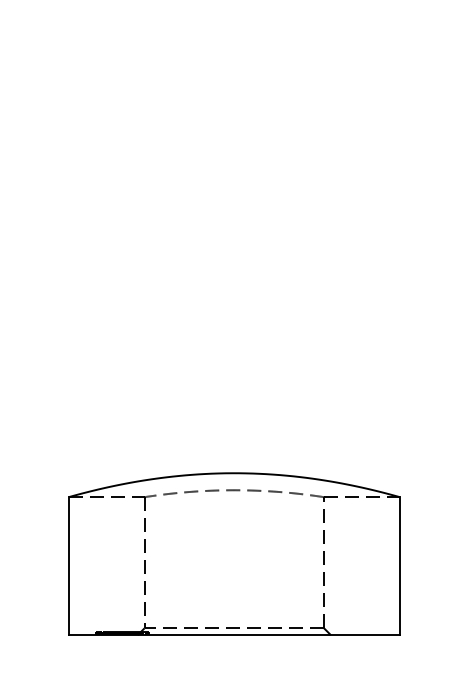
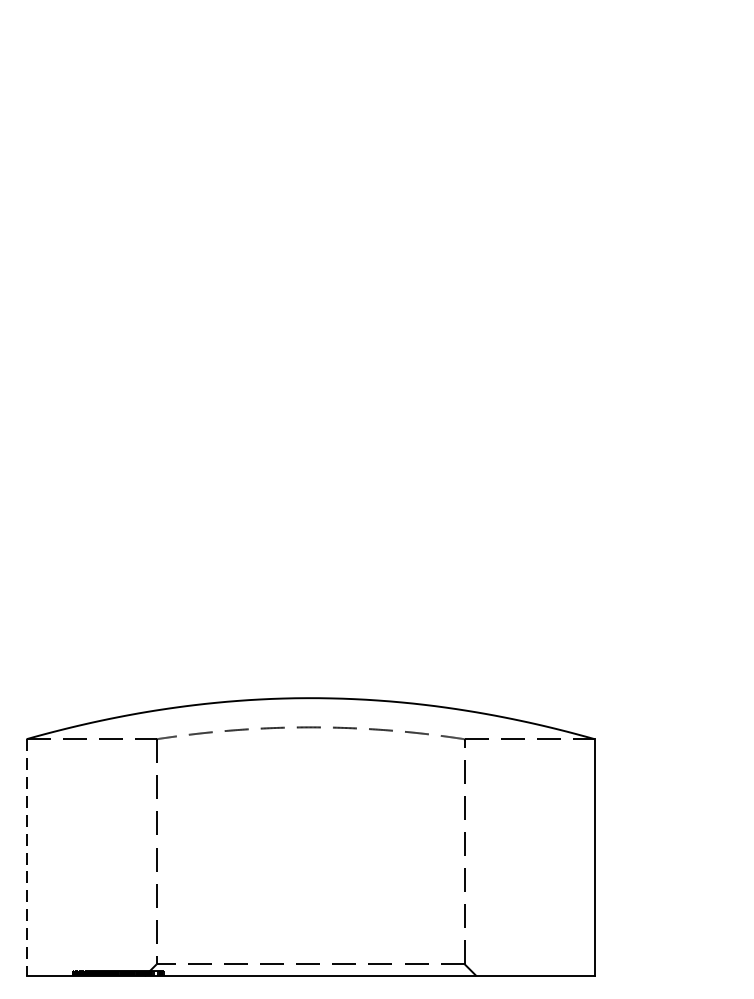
line: (68, 566) -> (26, 858), solid -> dashed

